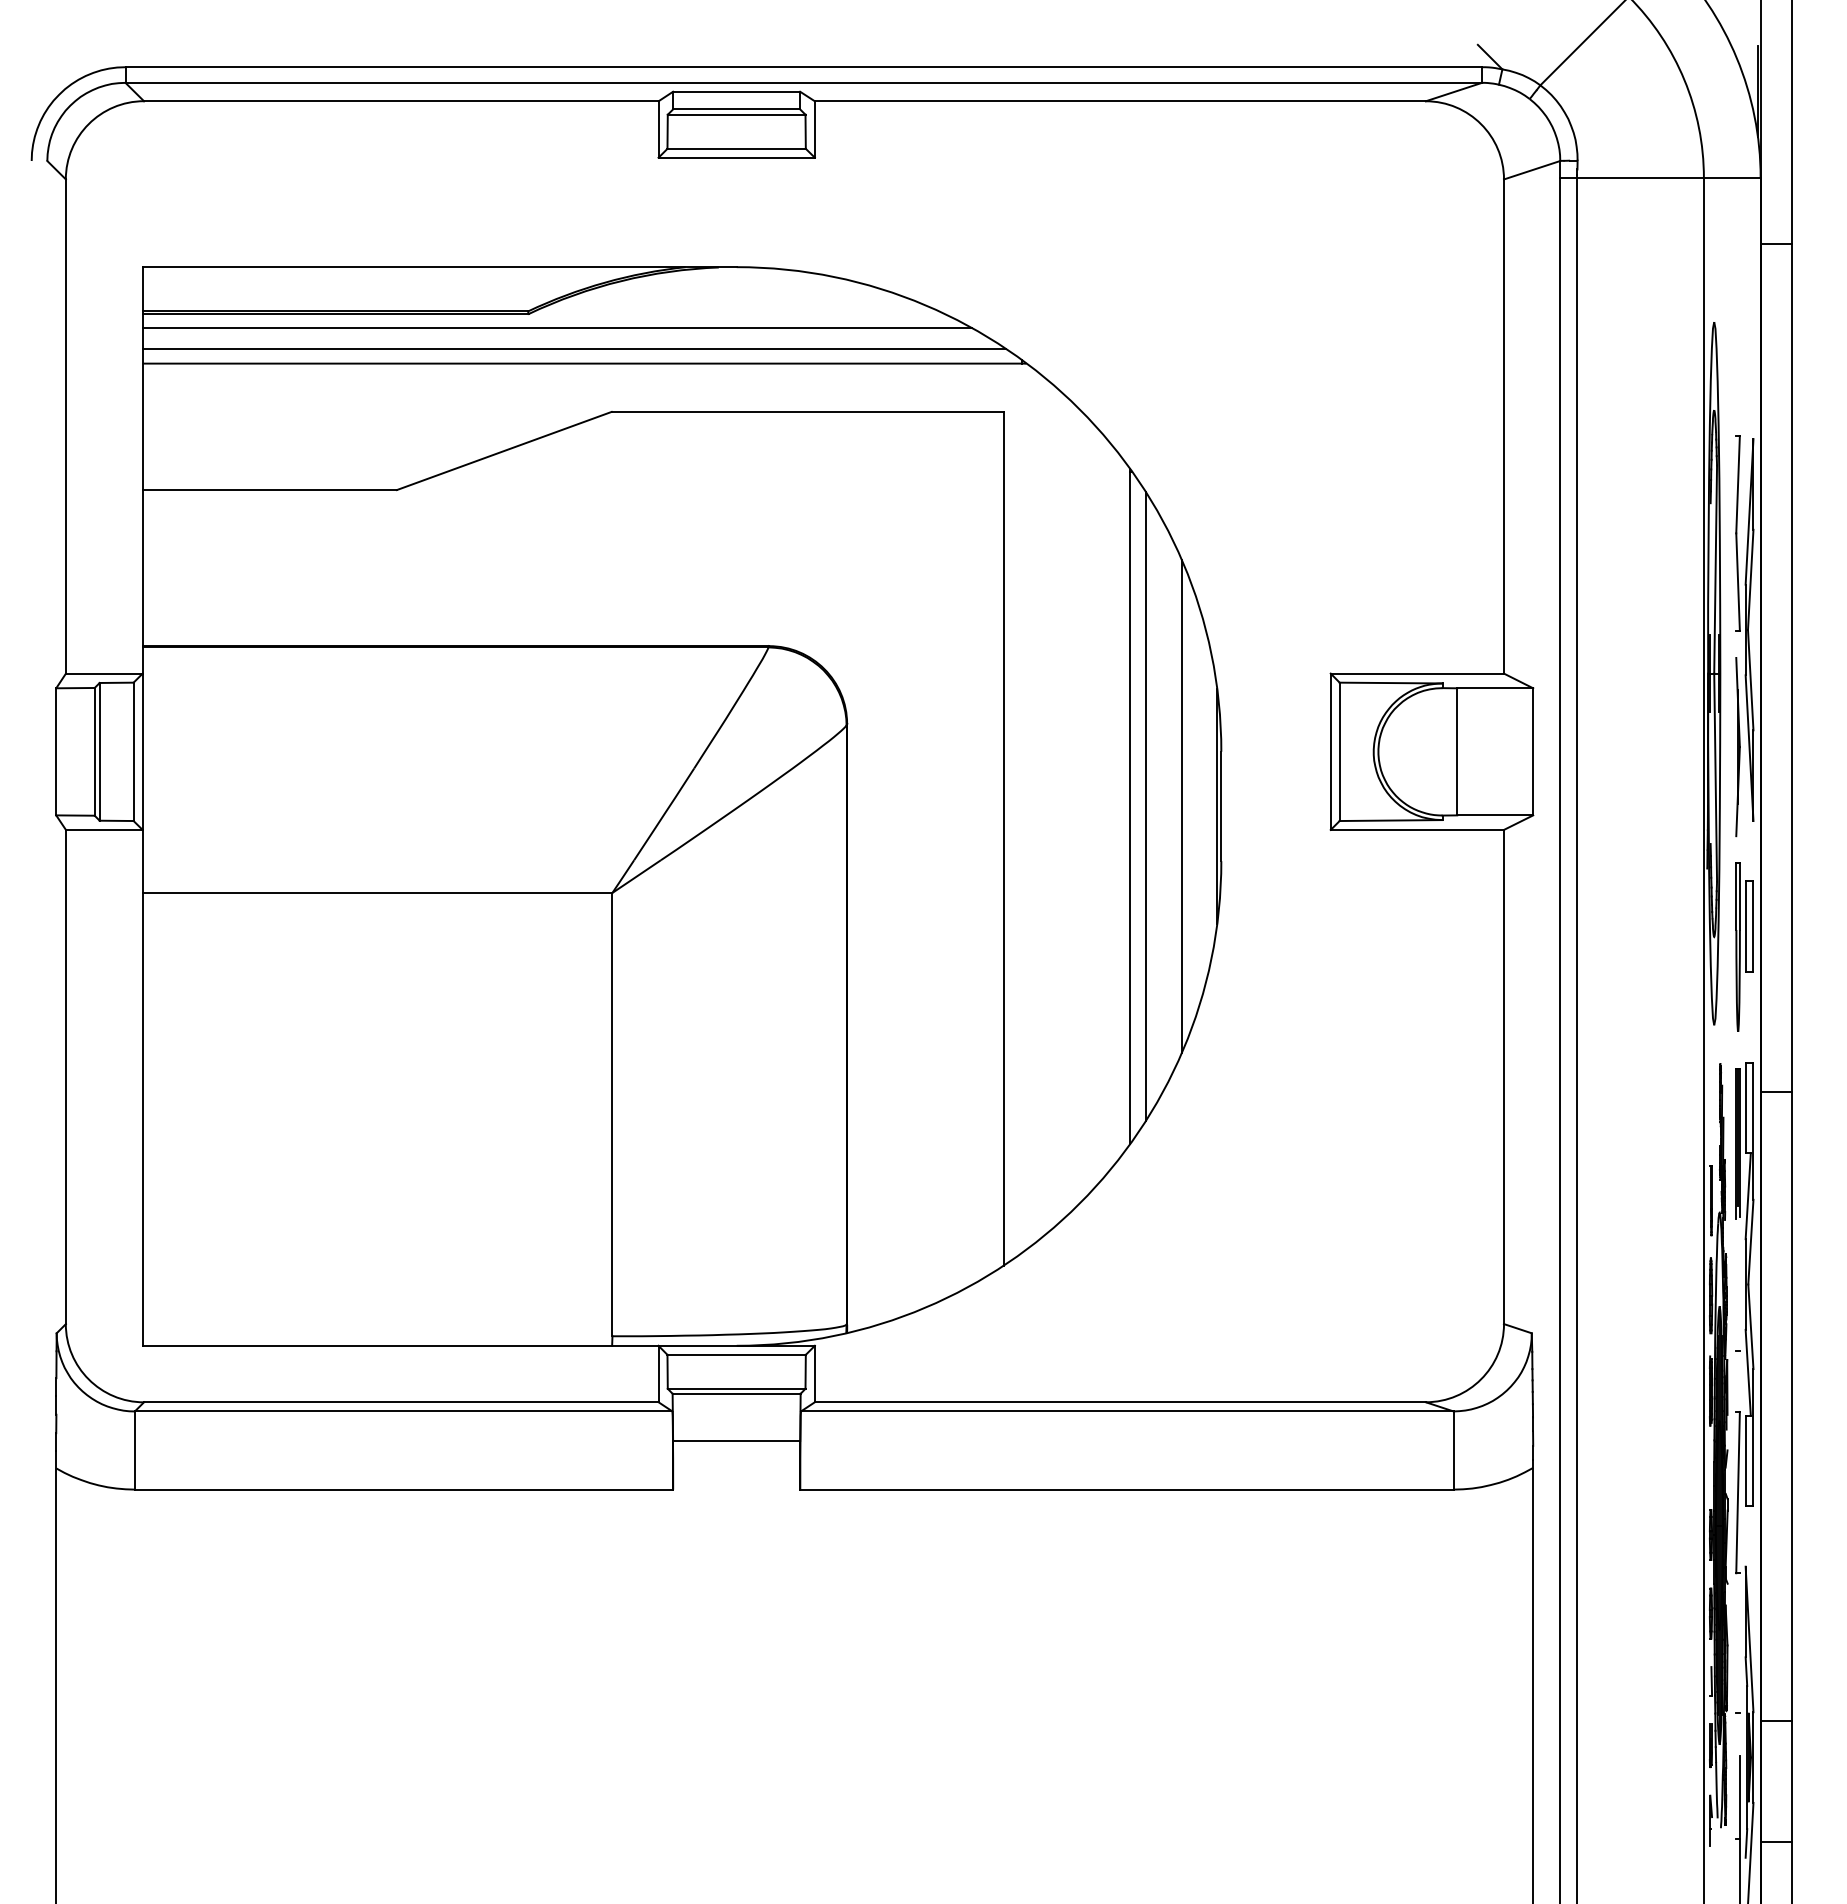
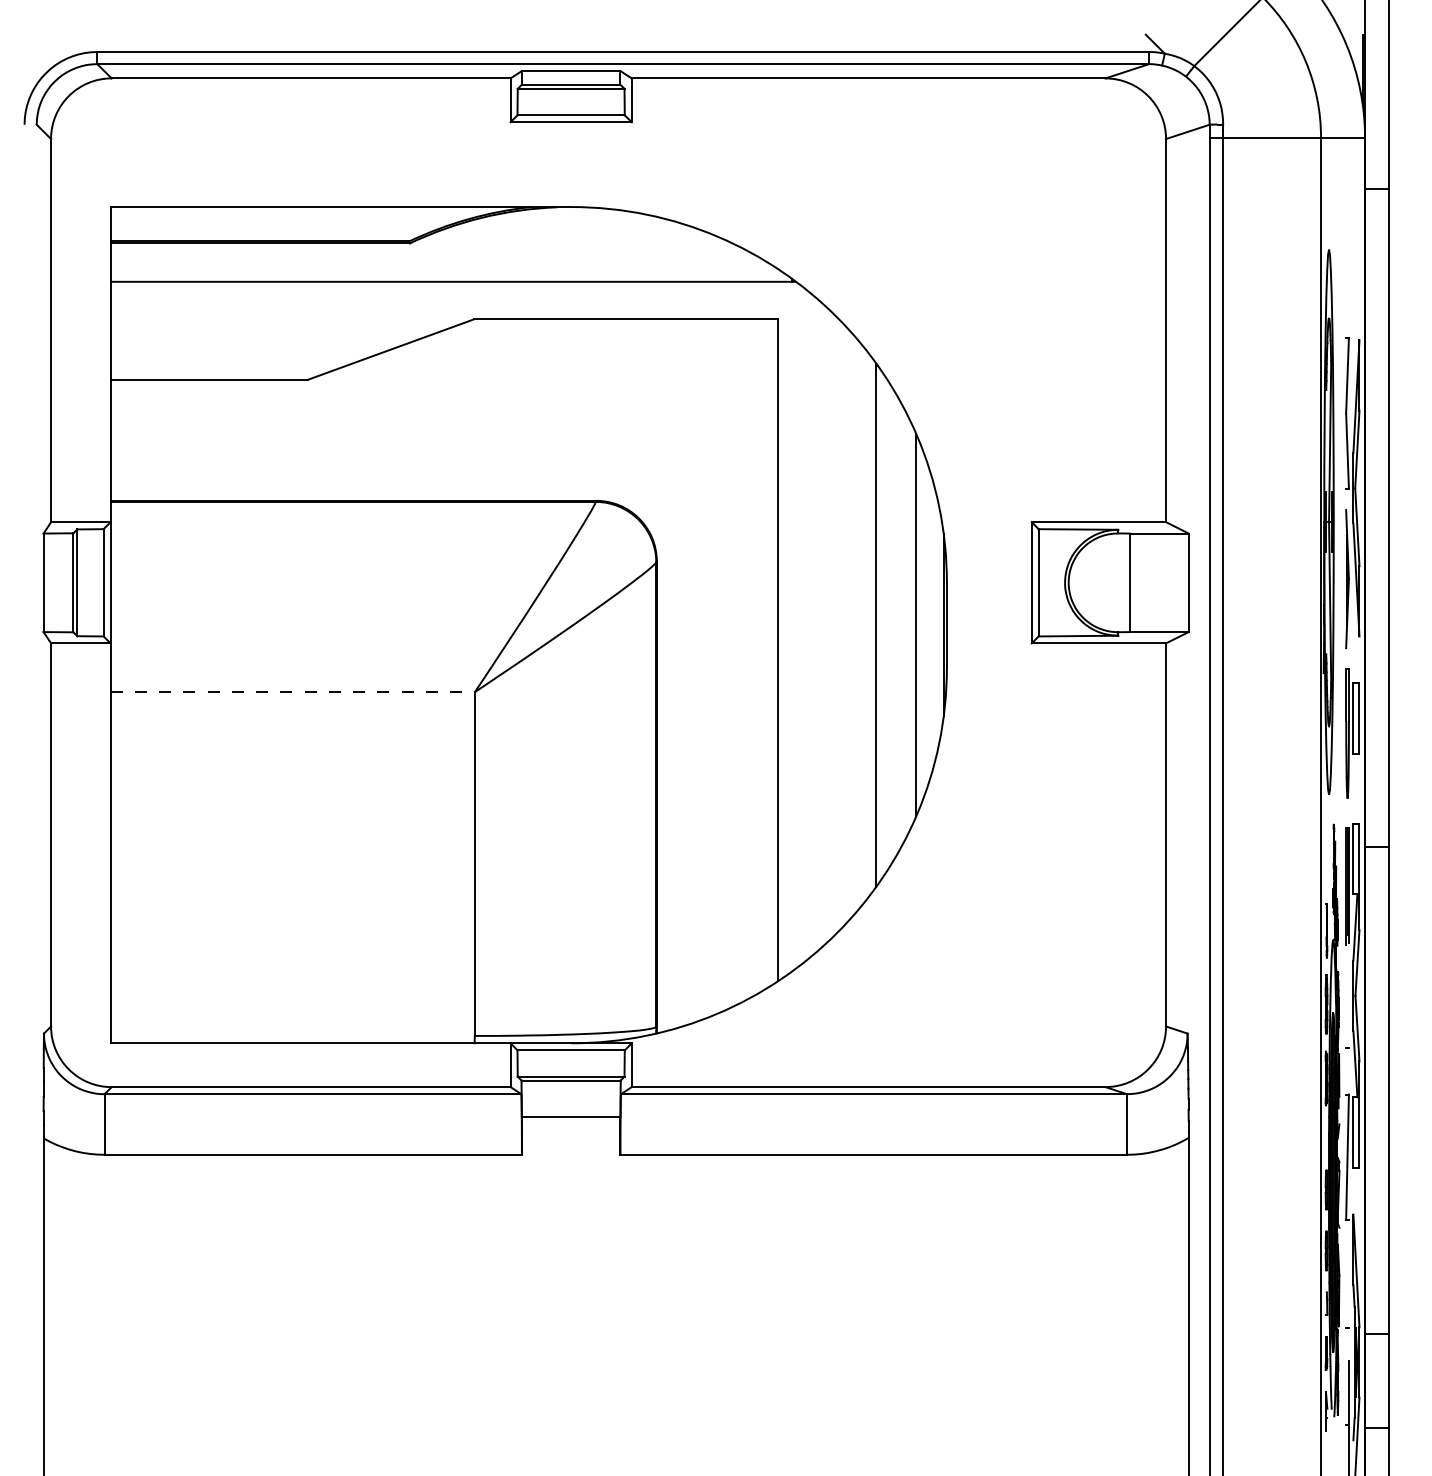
line: (556, 328) -> (431, 254), removed
line: (573, 348) -> (444, 270), removed
line: (1145, 806) -> (888, 625), removed
line: (377, 892) -> (292, 691), solid -> dashed

